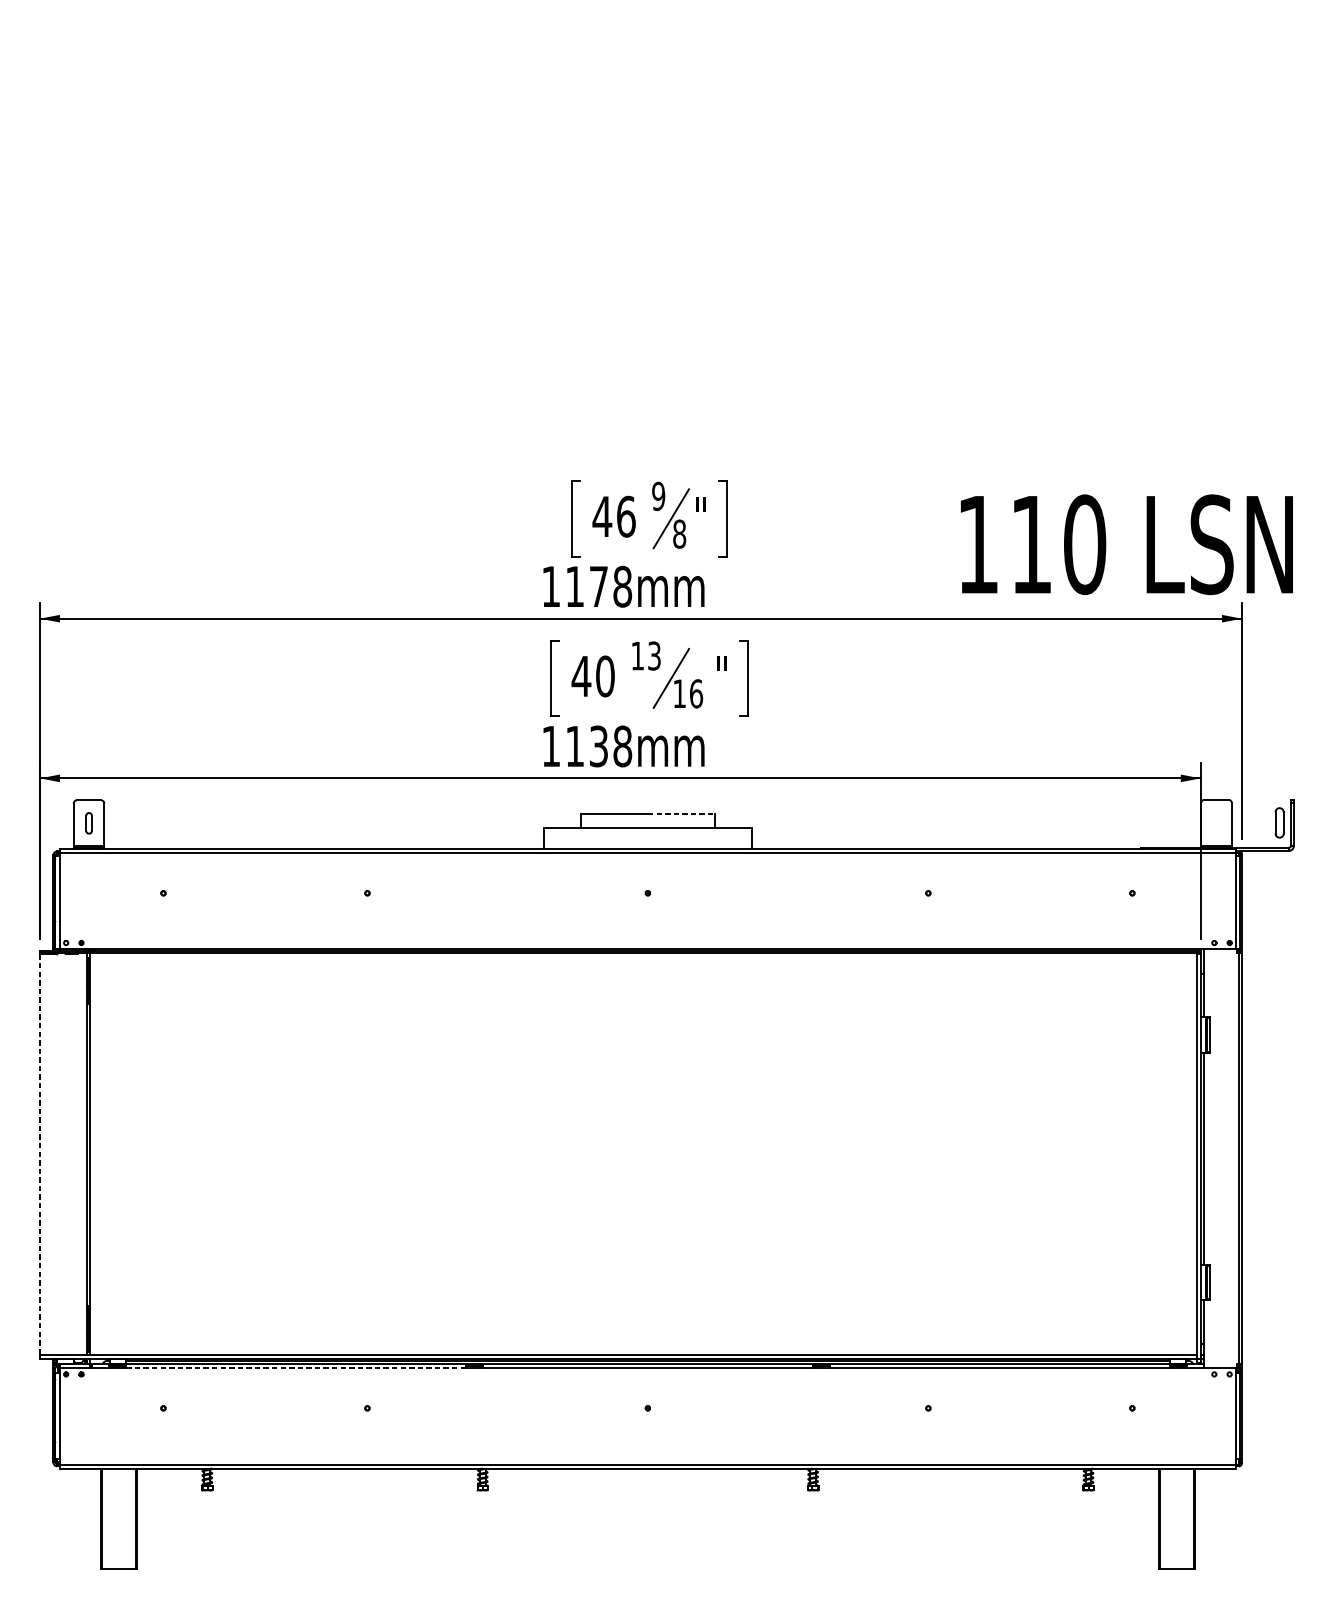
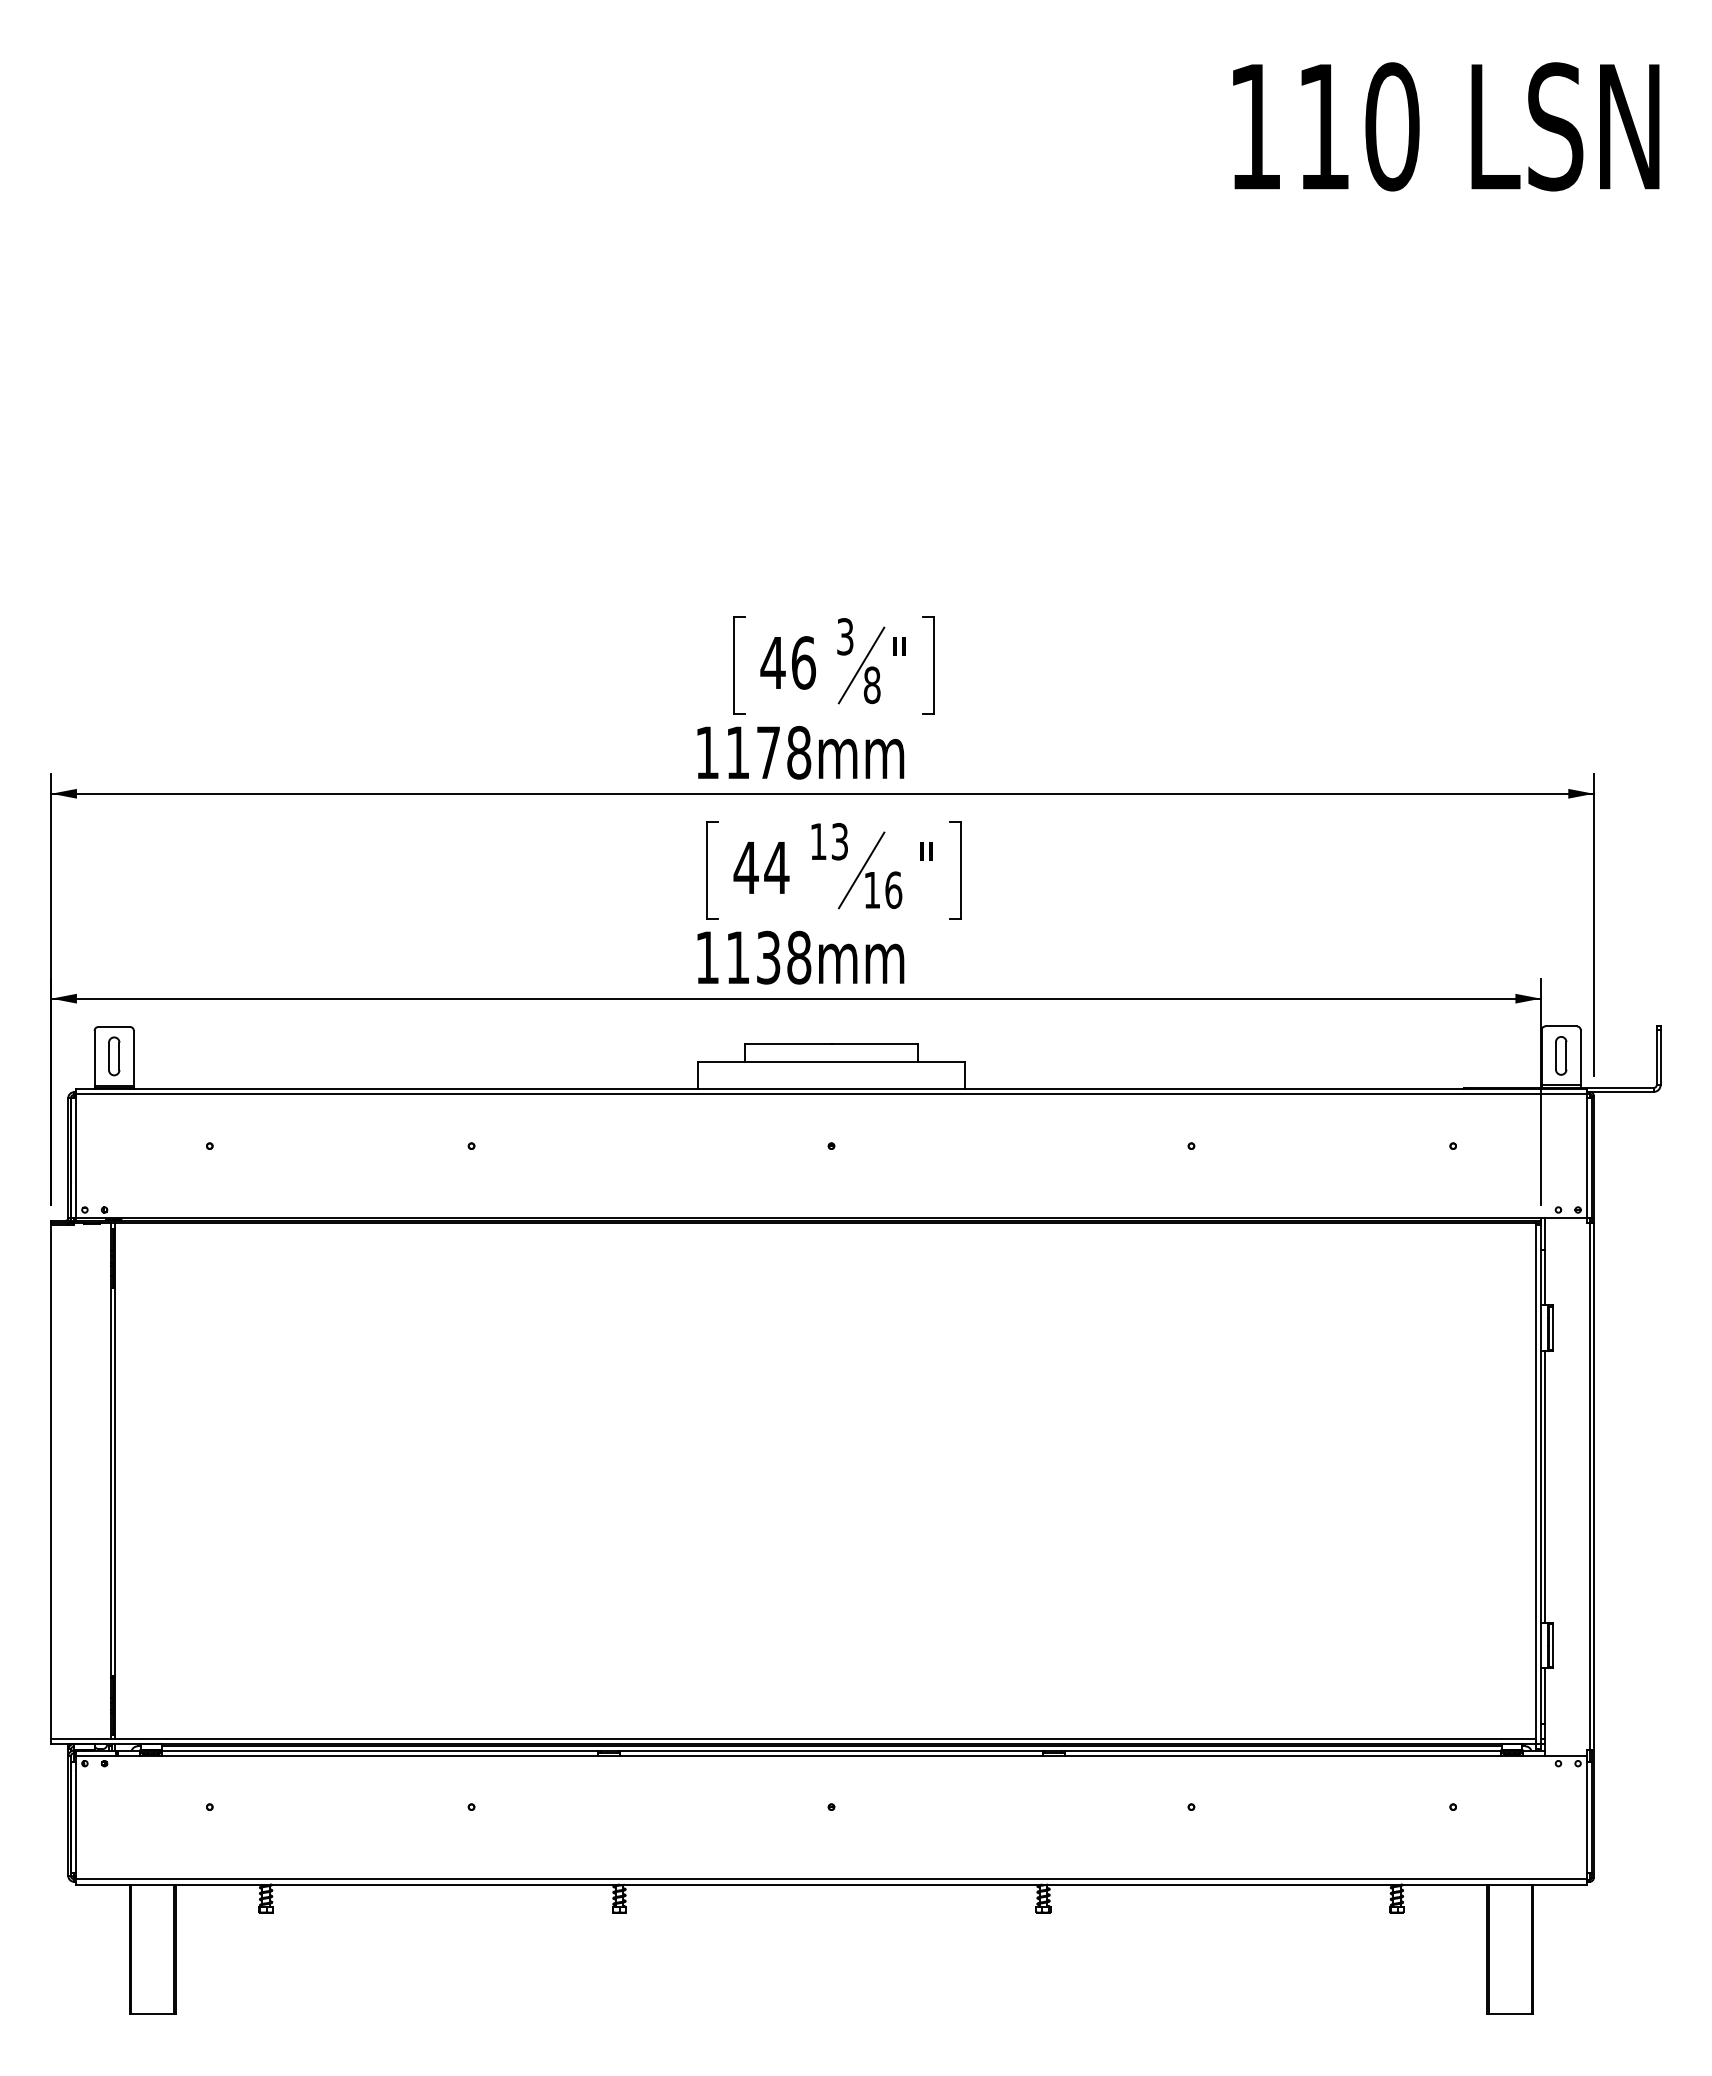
text: (658, 496) -> (844, 636), 9 -> 3
text: (1127, 544) -> (1446, 126), moved
text: (605, 676) -> (776, 867), 40 -> 44
line: (682, 814) -> (875, 1044), dashed -> solid
part: (1279, 822) -> (1561, 1055), moved
part: (89, 823) -> (114, 1056), size x1.43
line: (40, 1155) -> (51, 1482), dashed -> solid
line: (296, 1368) -> (380, 1756), dashed -> solid

